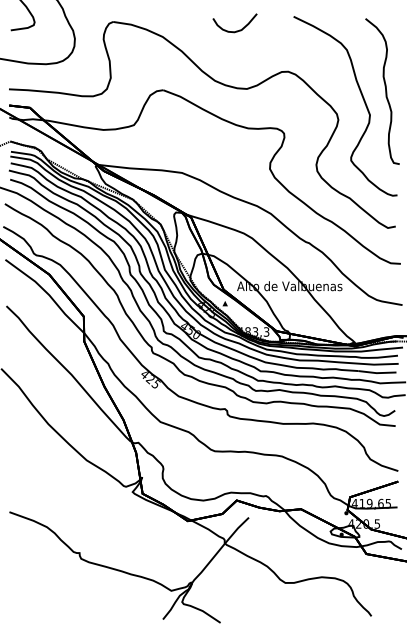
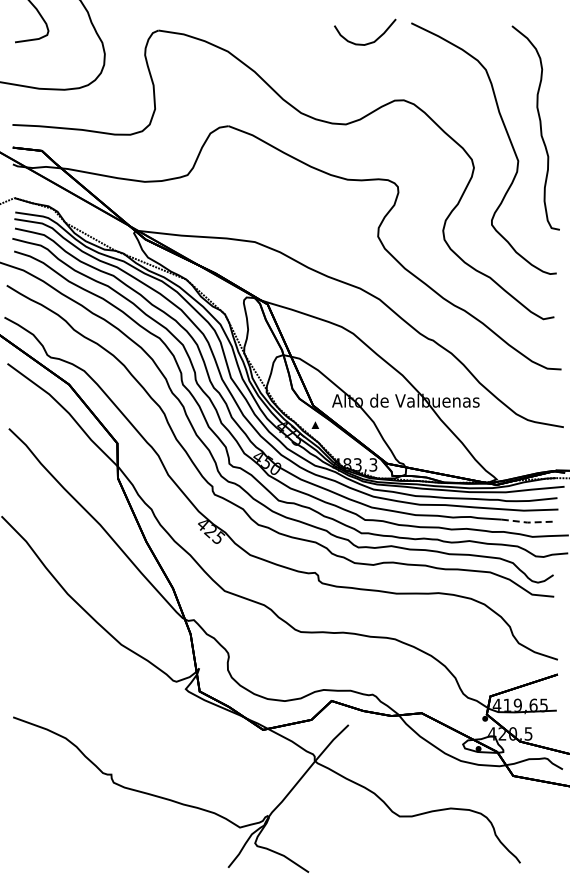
curve: (237, 30) -> (368, 42), moved
line: (376, 373) -> (527, 522), solid -> dashed

